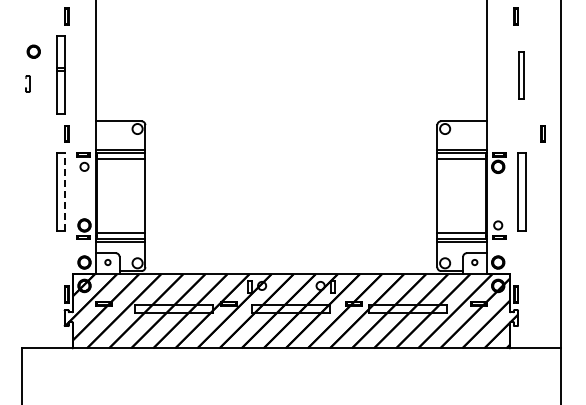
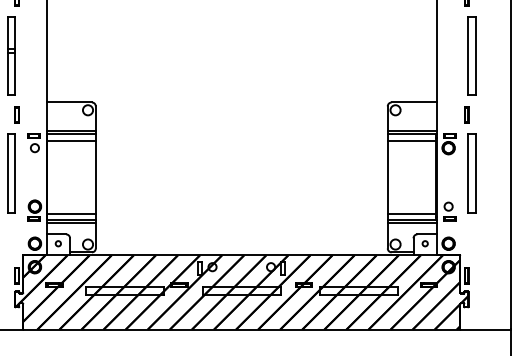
part: (521, 74) -> (471, 55), size x1.67
part: (542, 133) -> (465, 114), moved
line: (65, 191) -> (15, 172), dashed -> solid

